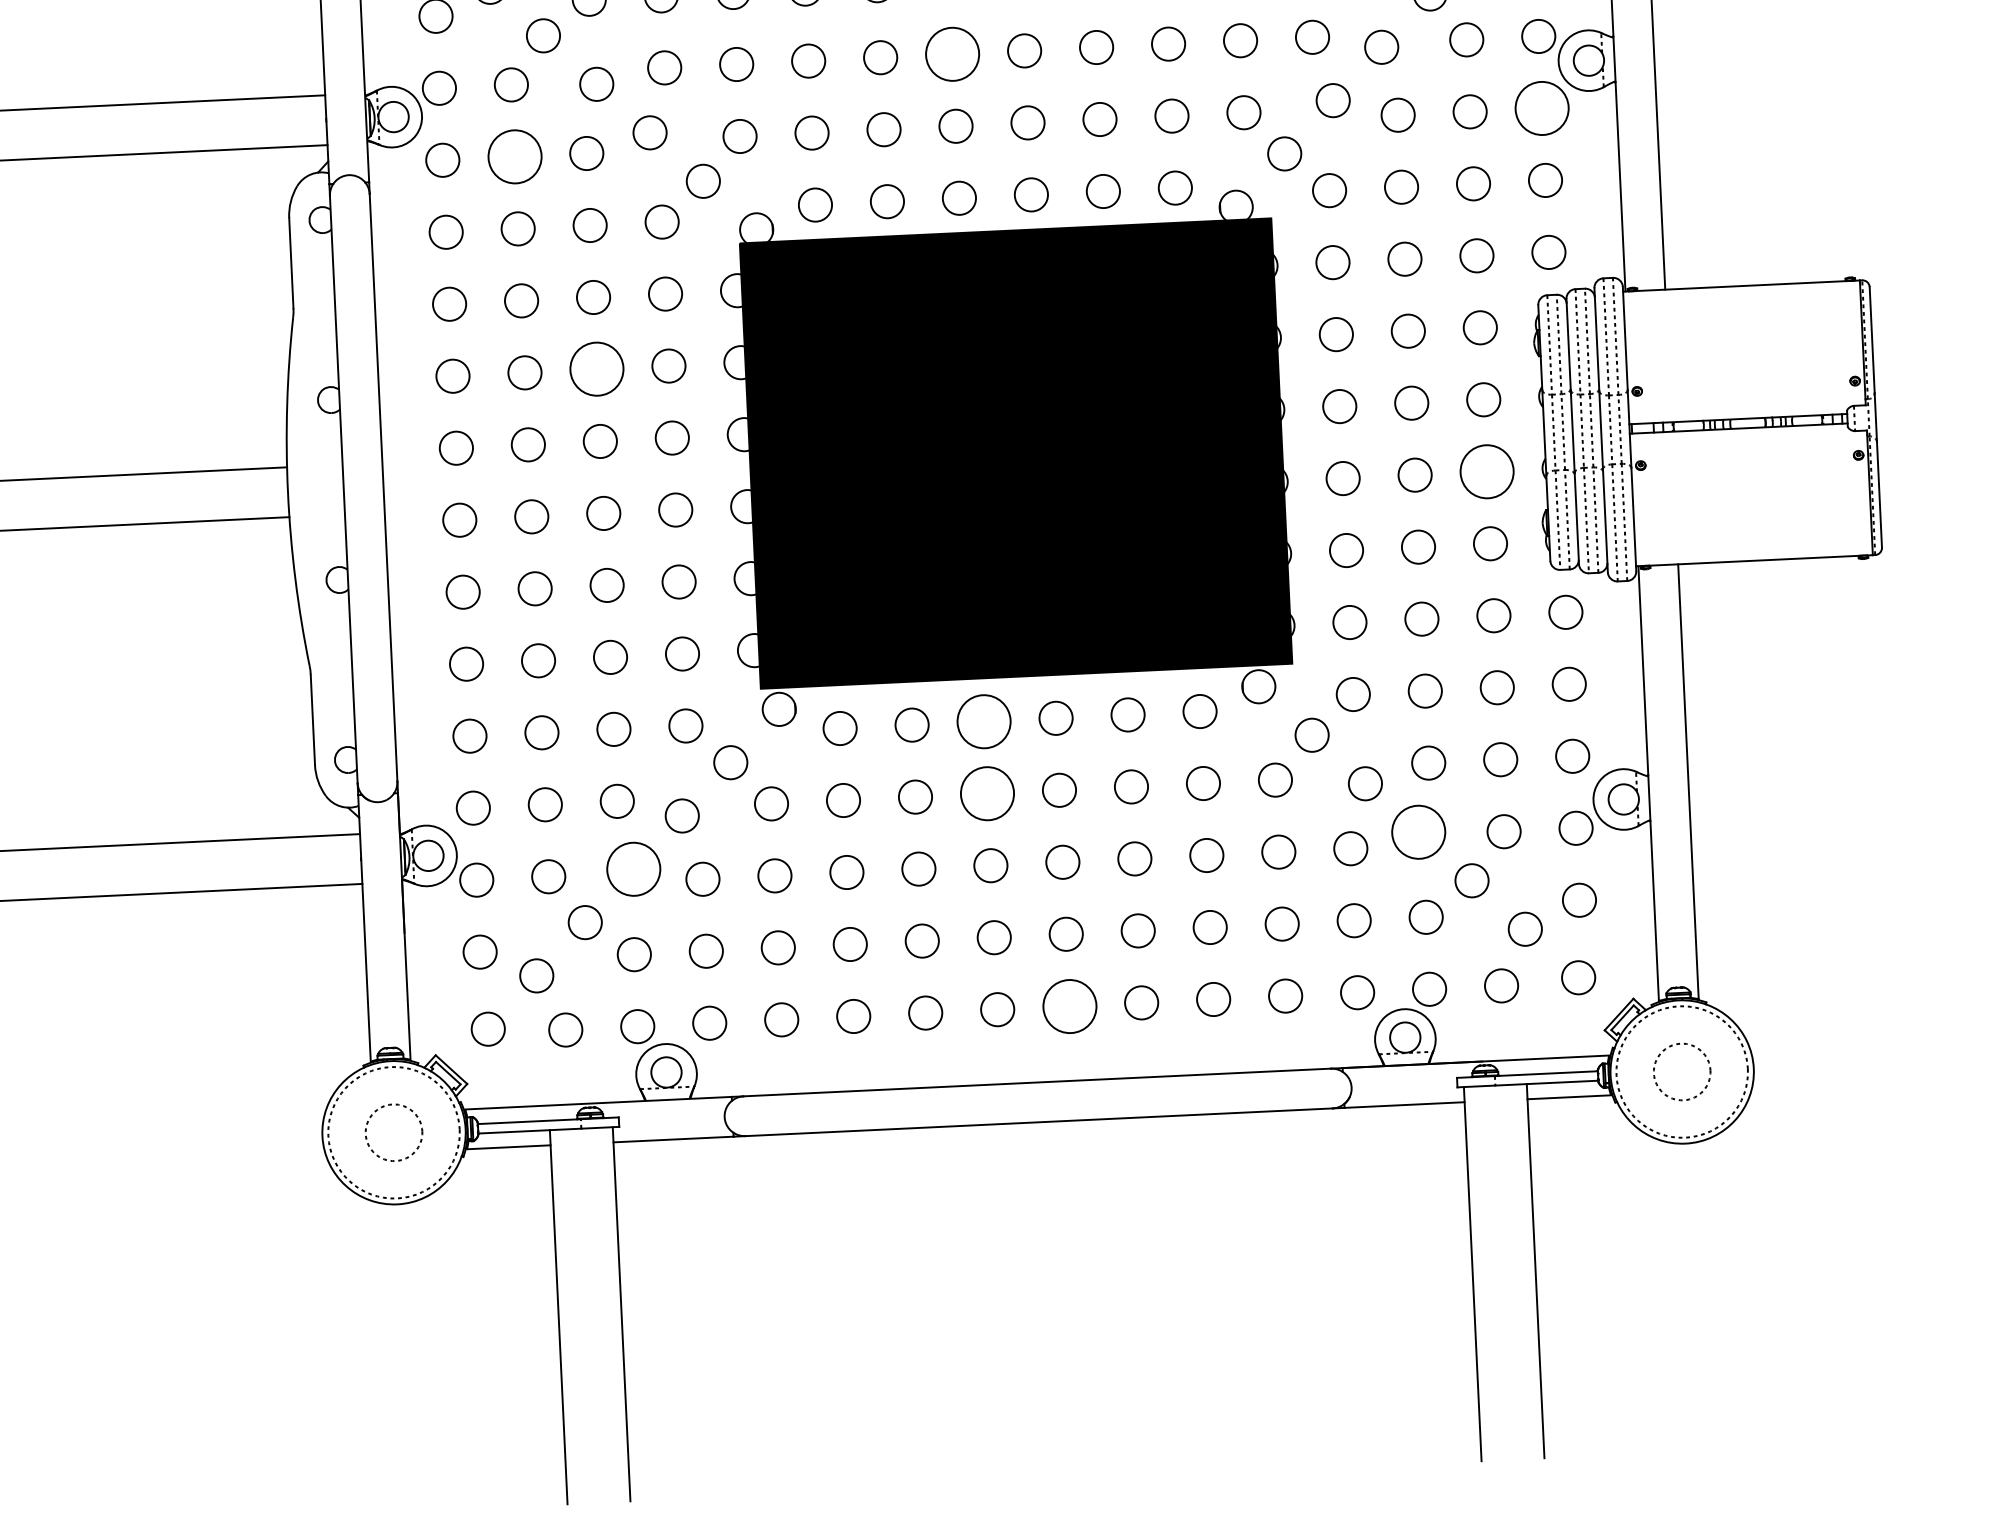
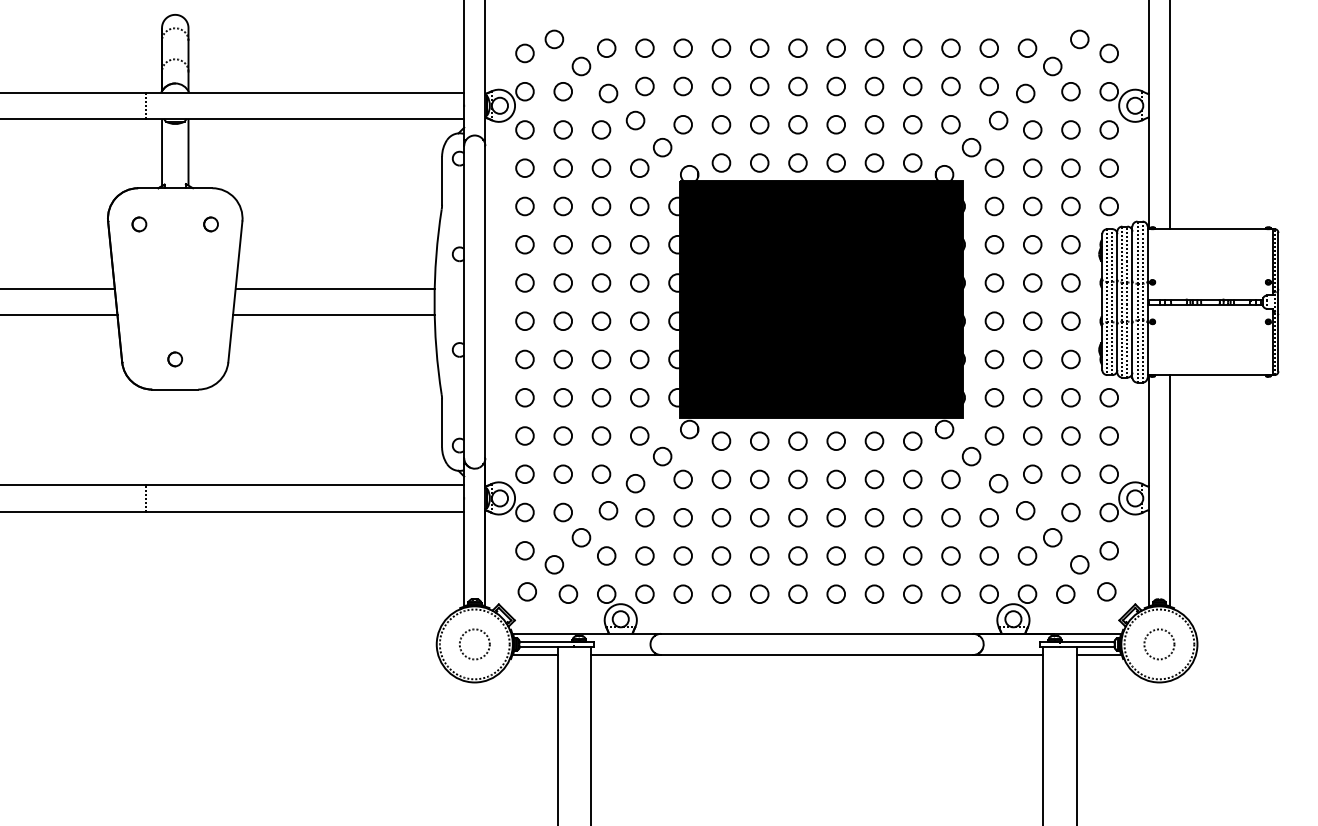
circle: (951, 54) -> (797, 86), size x0.62
circle: (1542, 107) -> (1109, 129), size x0.62
circle: (513, 156) -> (562, 129), size x0.62
circle: (596, 369) -> (601, 244), size x0.62
circle: (1486, 472) -> (1070, 321), size x0.62
circle: (983, 722) -> (797, 441), size x0.62
circle: (986, 793) -> (797, 479), size x0.62
circle: (1418, 831) -> (1025, 510), size x0.62
circle: (633, 868) -> (608, 510), size x0.62
circle: (1068, 1004) -> (835, 593), size x0.62

